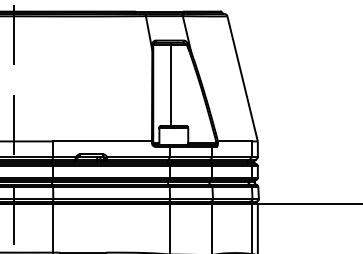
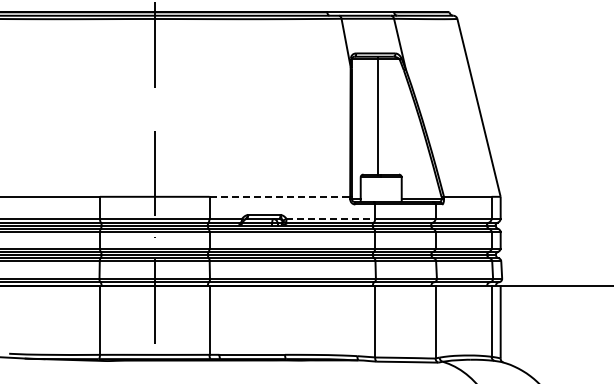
line: (102, 141) -> (280, 196), solid -> dashed
line: (138, 156) -> (331, 218), solid -> dashed

